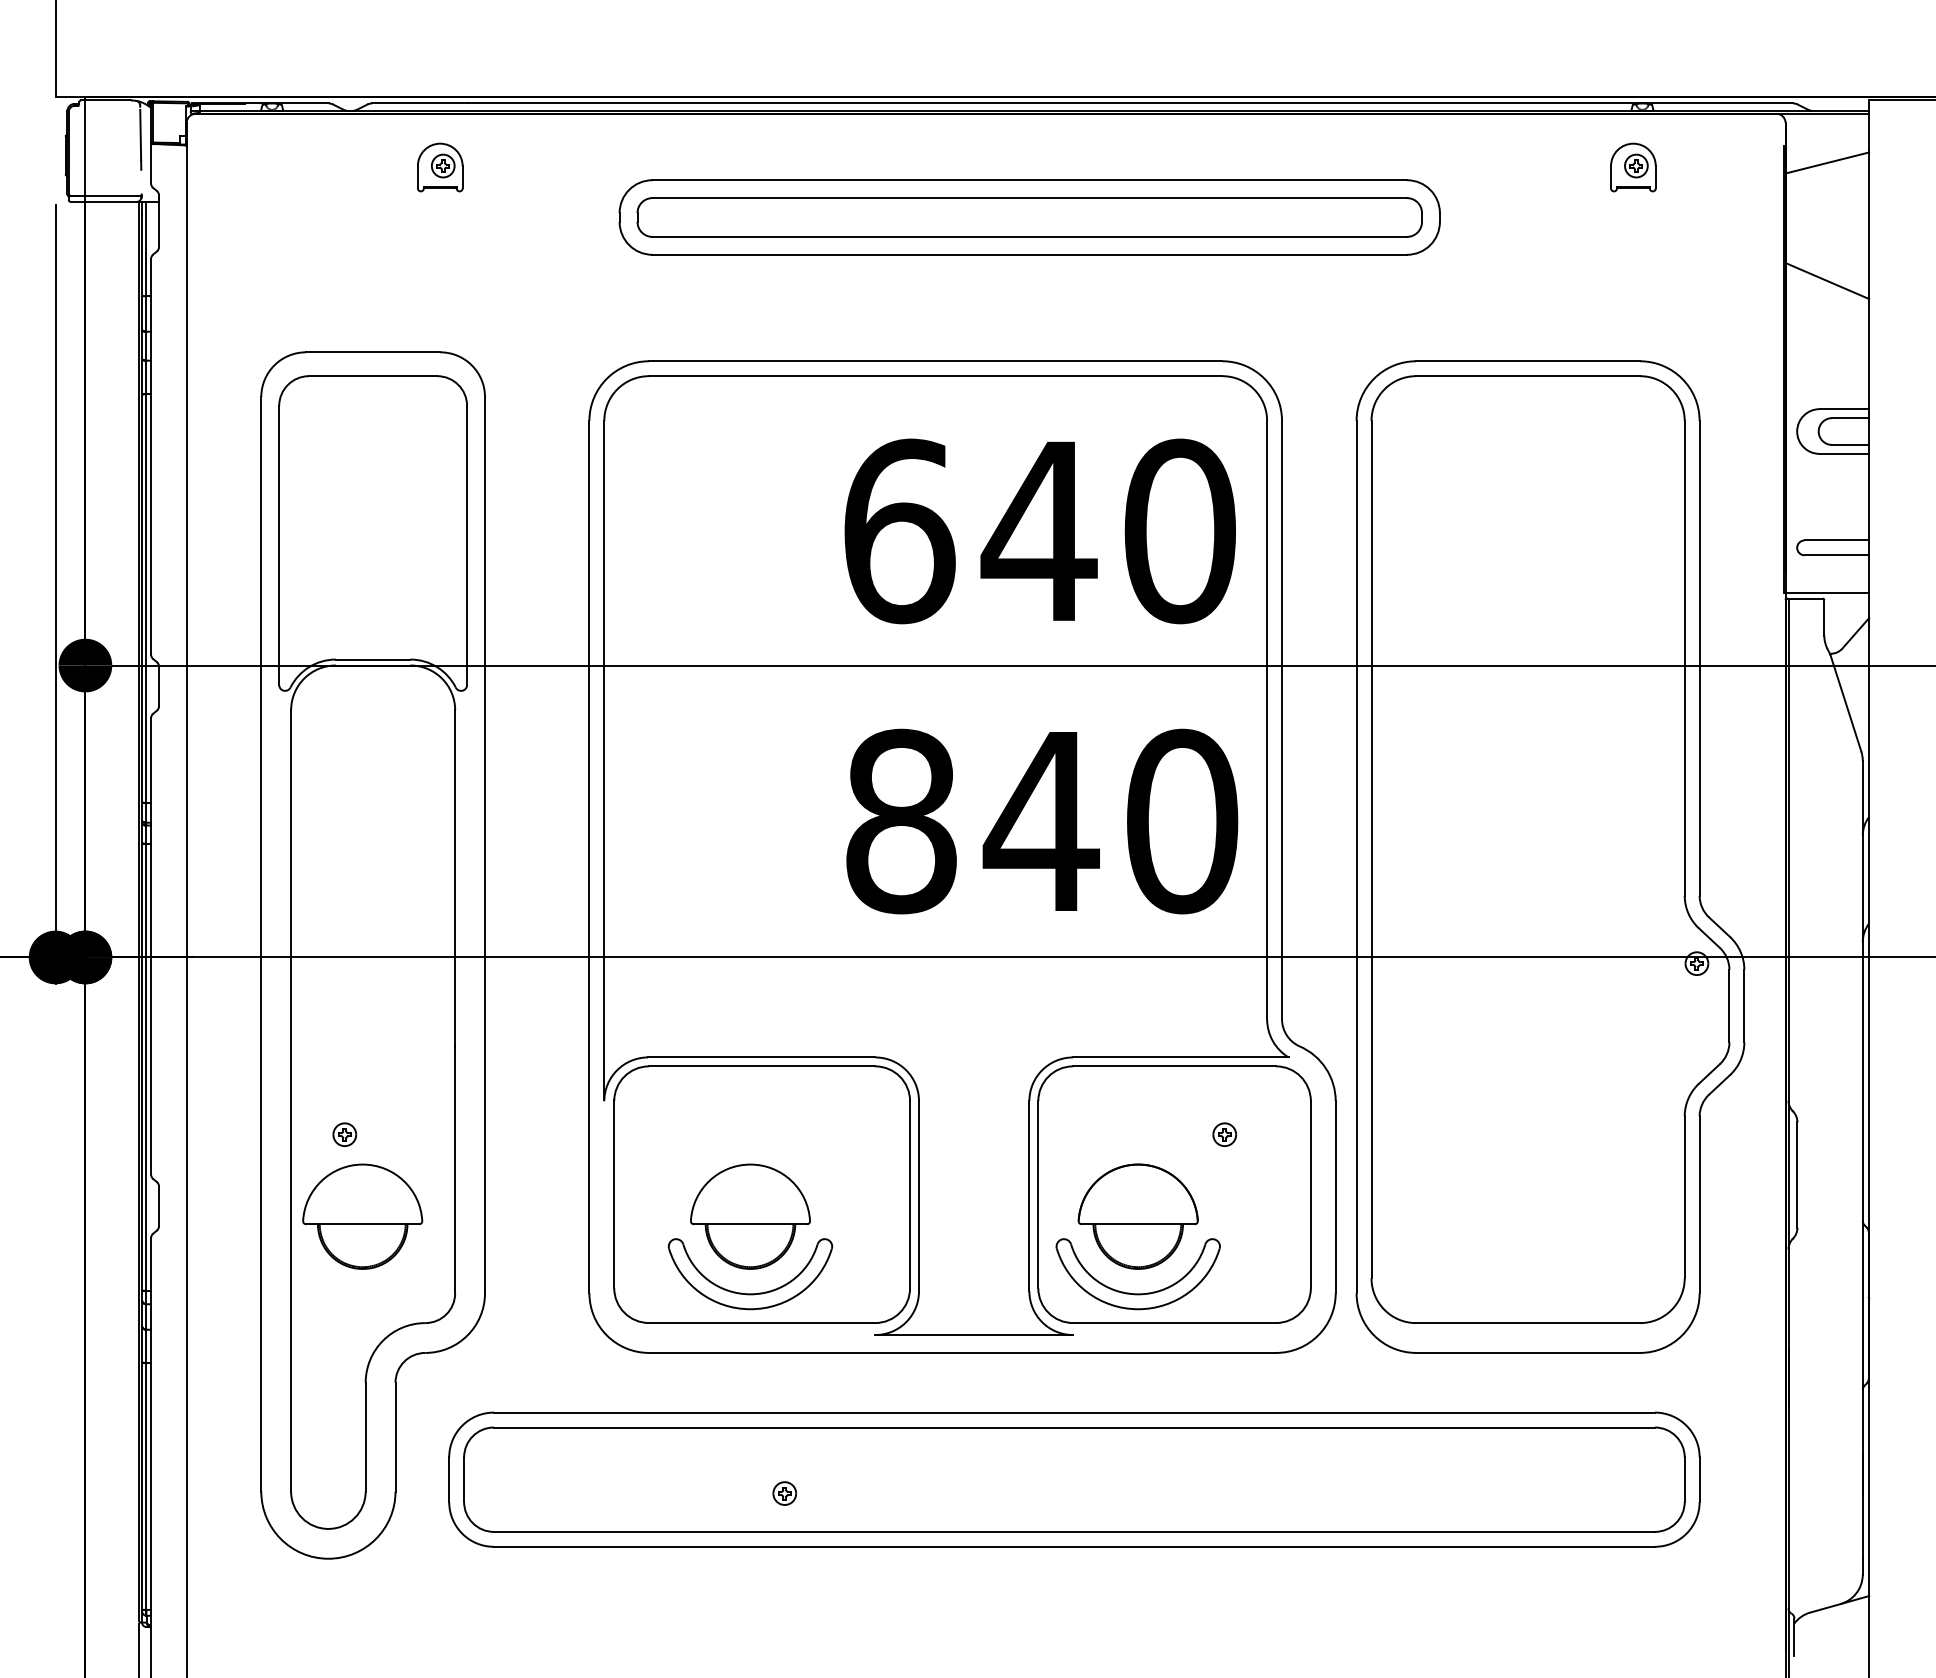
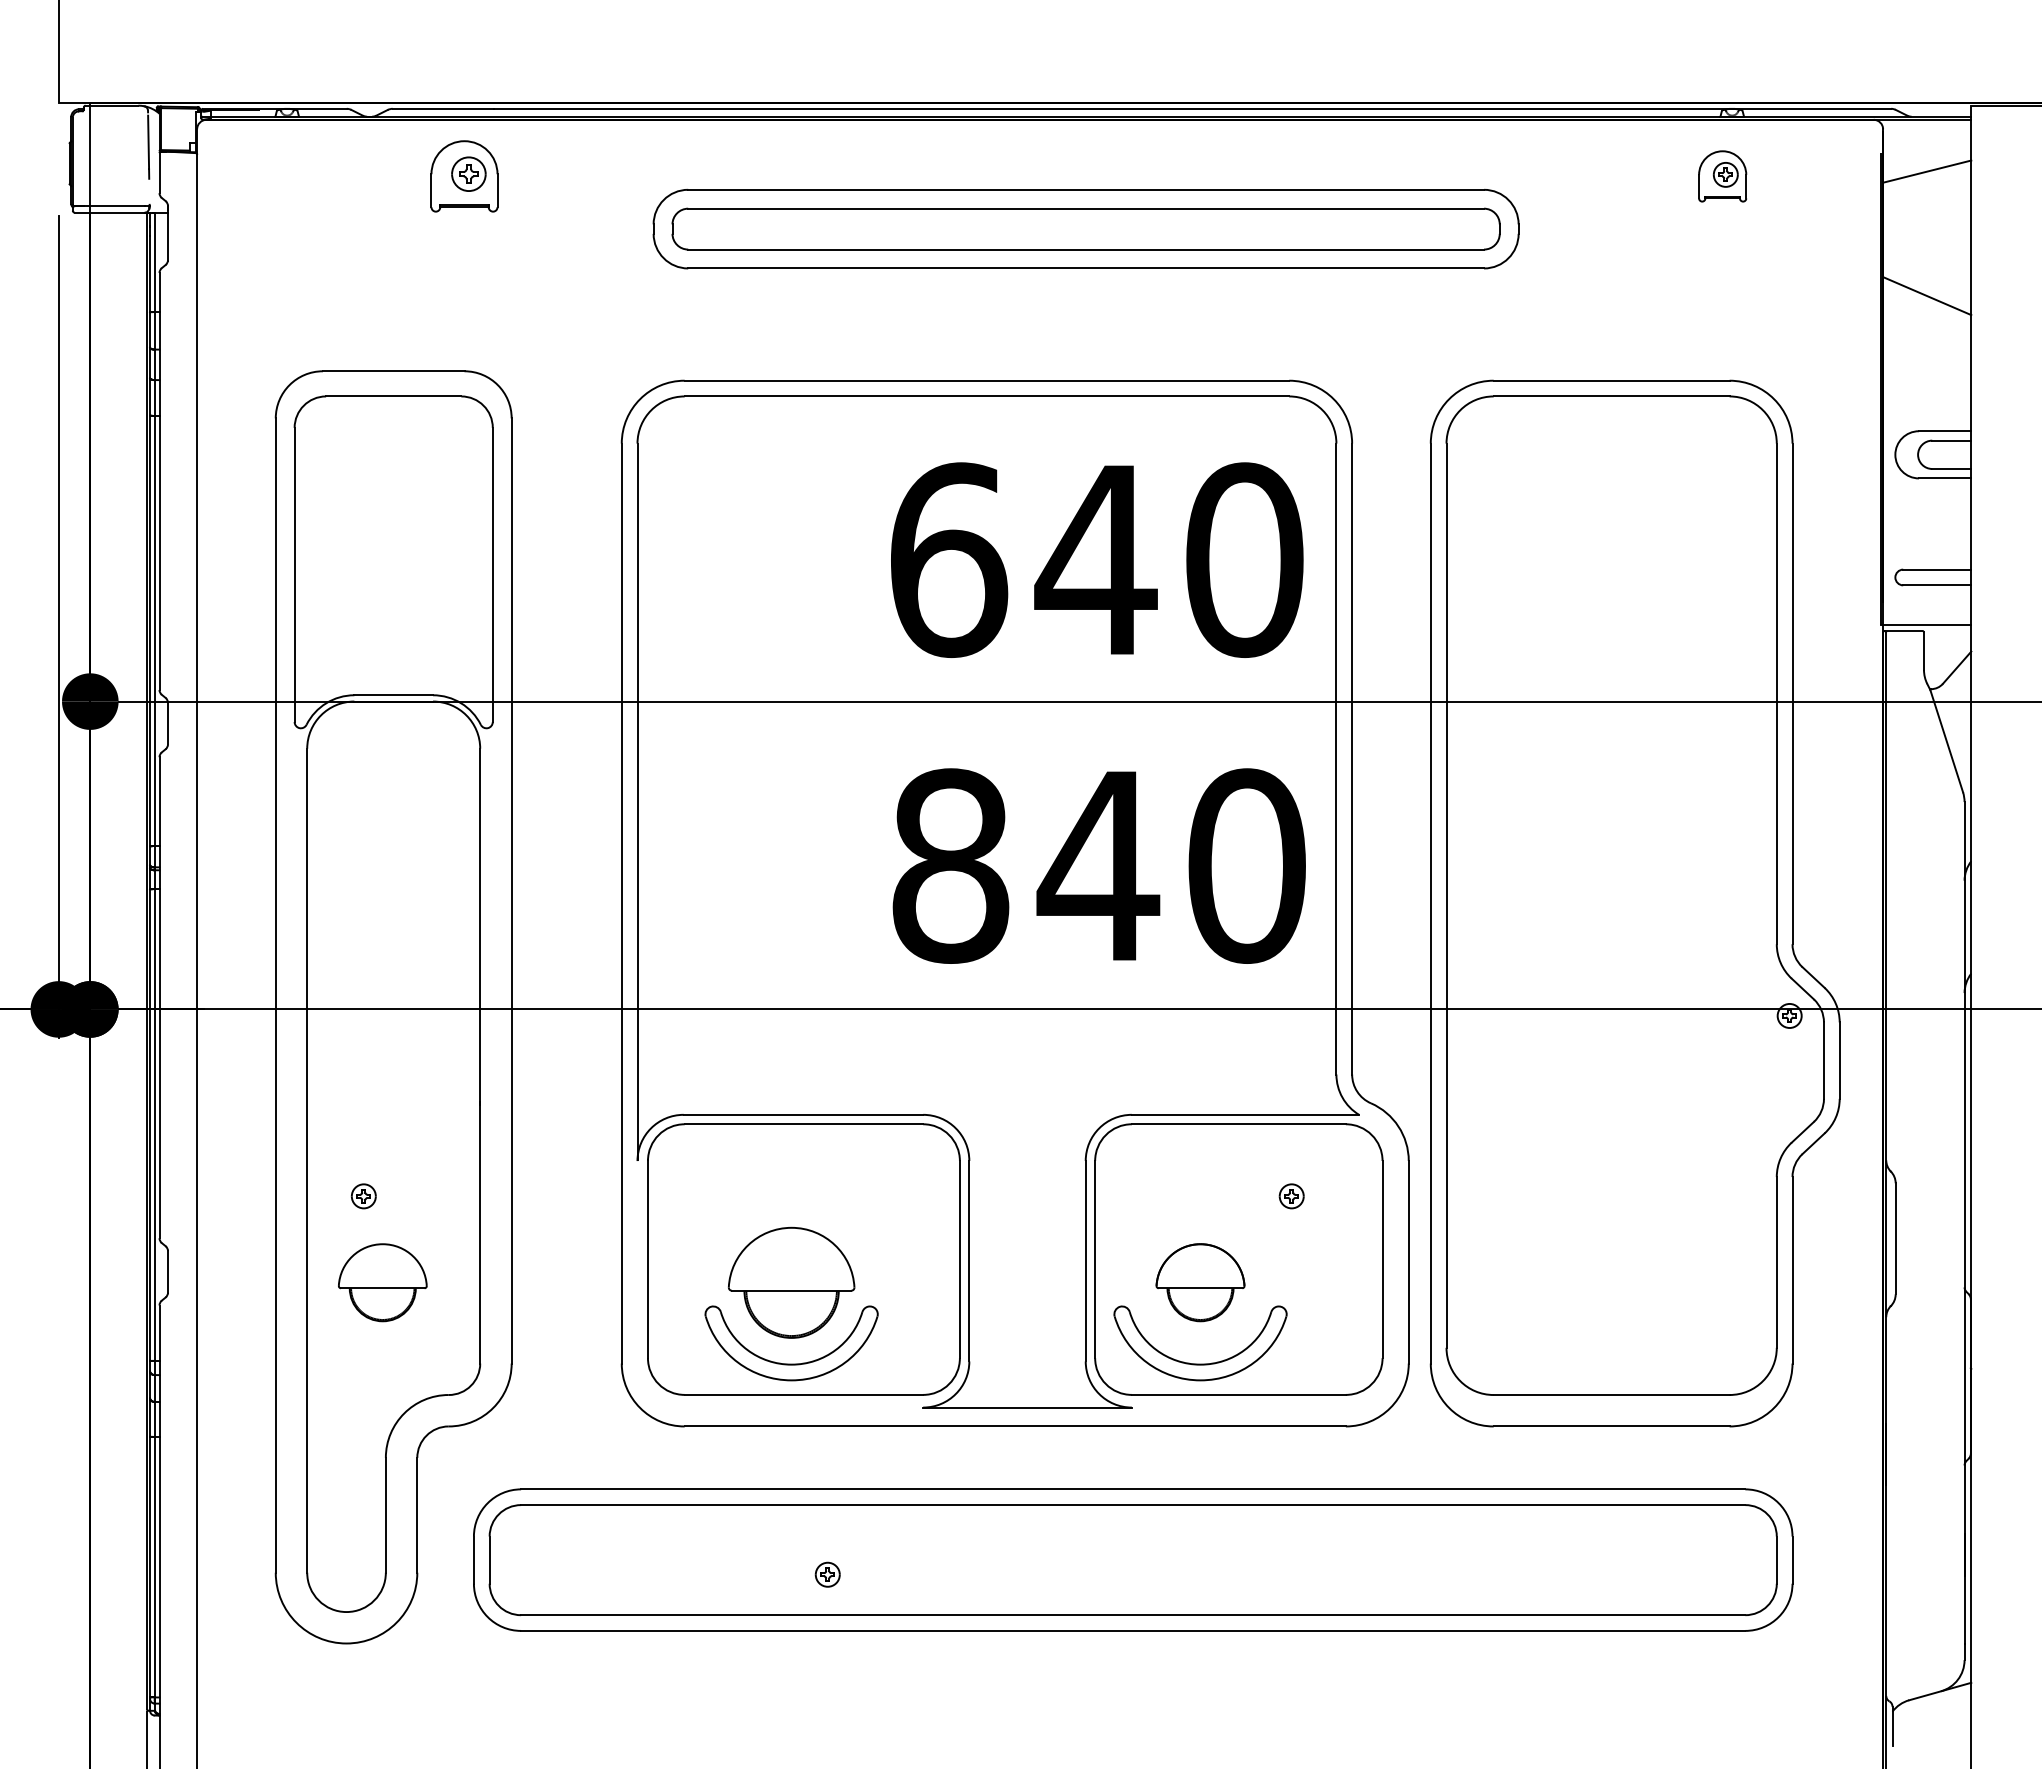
part: (440, 167) -> (464, 176), size x1.4
part: (362, 1216) -> (382, 1282), size x0.7
part: (1138, 1216) -> (1200, 1282), size x0.7

